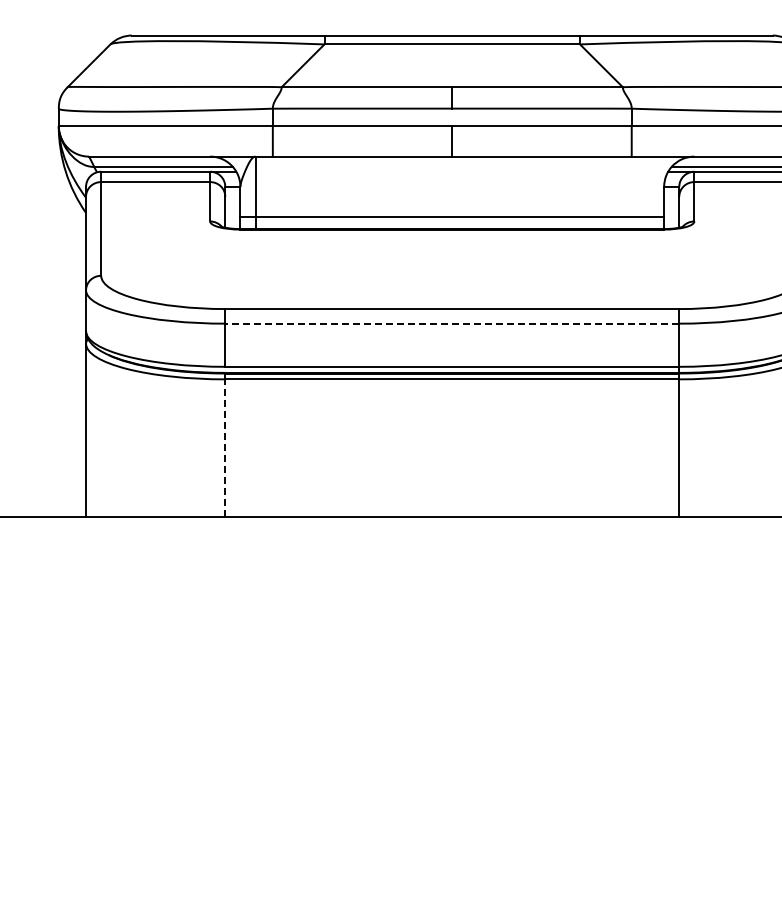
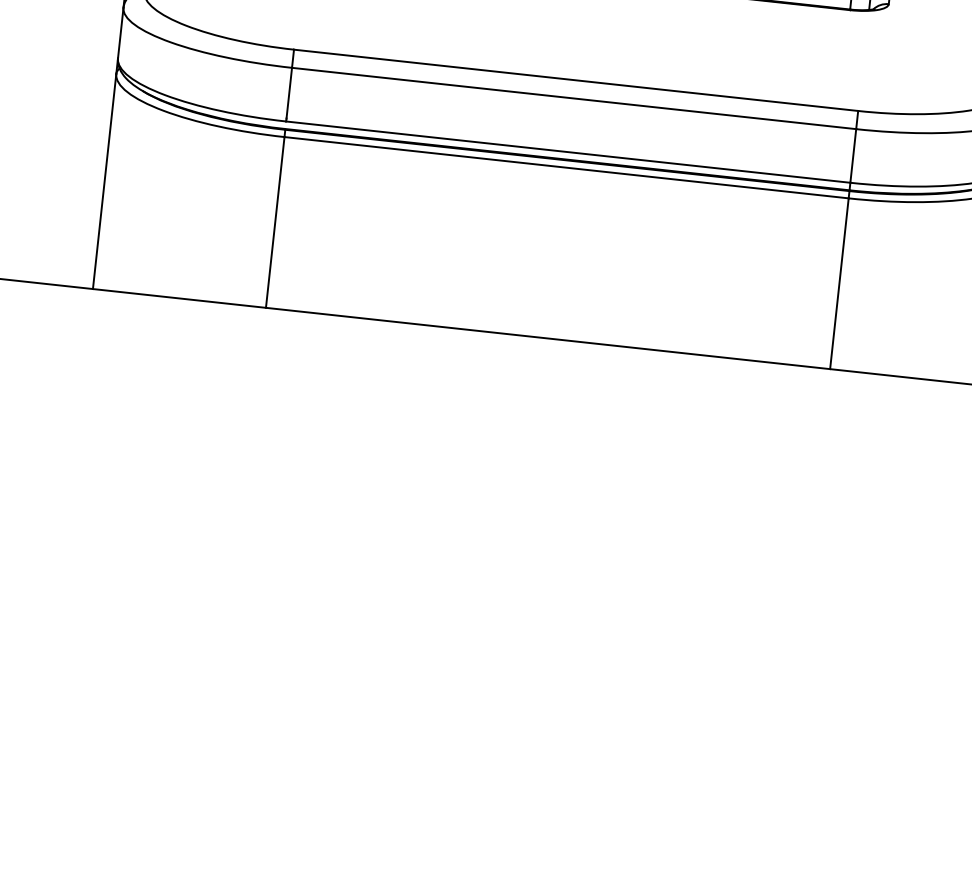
line: (452, 323) -> (574, 98), dashed -> solid
line: (225, 448) -> (275, 223), dashed -> solid

